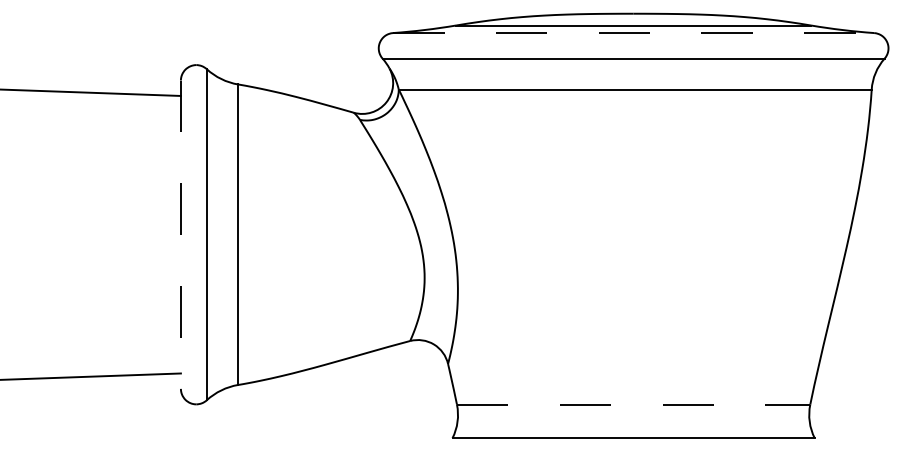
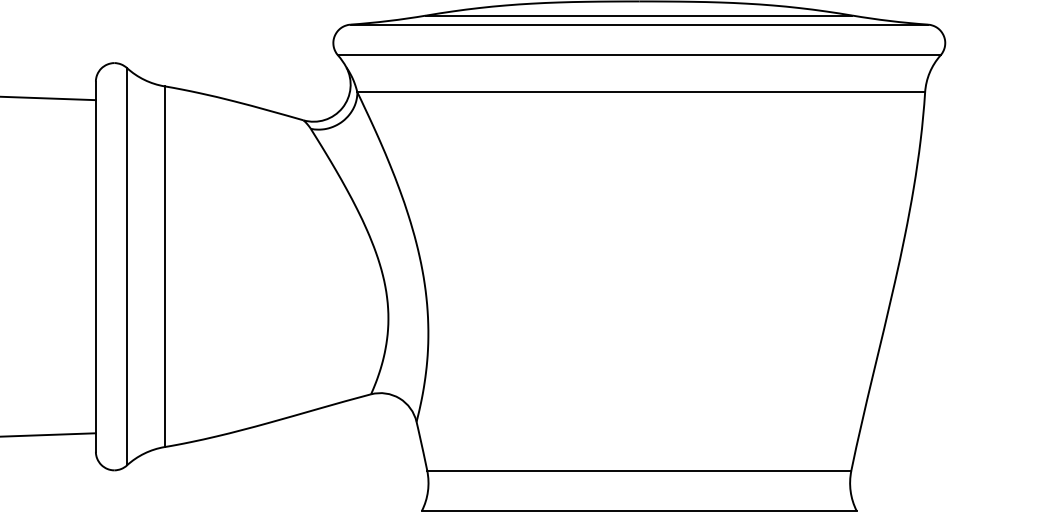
line: (633, 33) -> (639, 25), dashed -> solid
line: (180, 235) -> (95, 267), dashed -> solid
line: (633, 404) -> (639, 470), dashed -> solid

